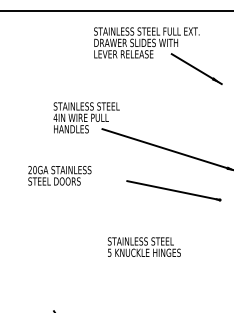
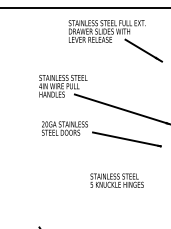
text: (59, 175) -> (64, 128), moved
text: (143, 246) -> (116, 180), moved

